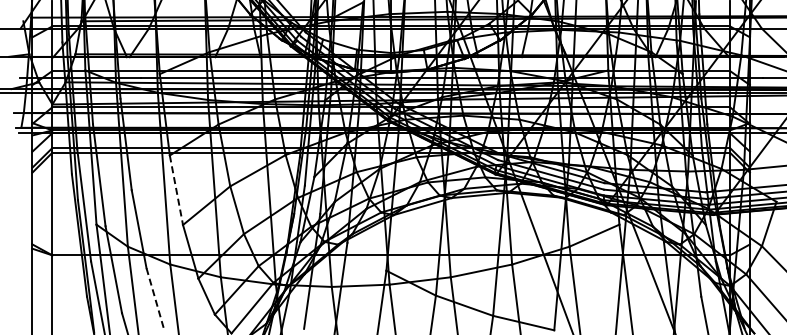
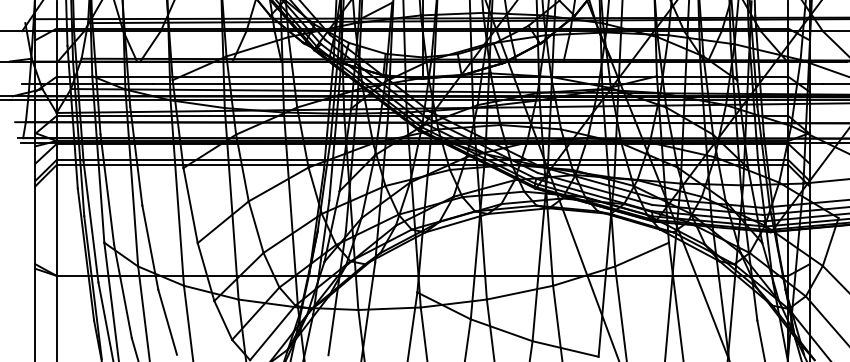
line: (176, 190) -> (190, 205), dashed -> solid
line: (155, 298) -> (168, 322), dashed -> solid

